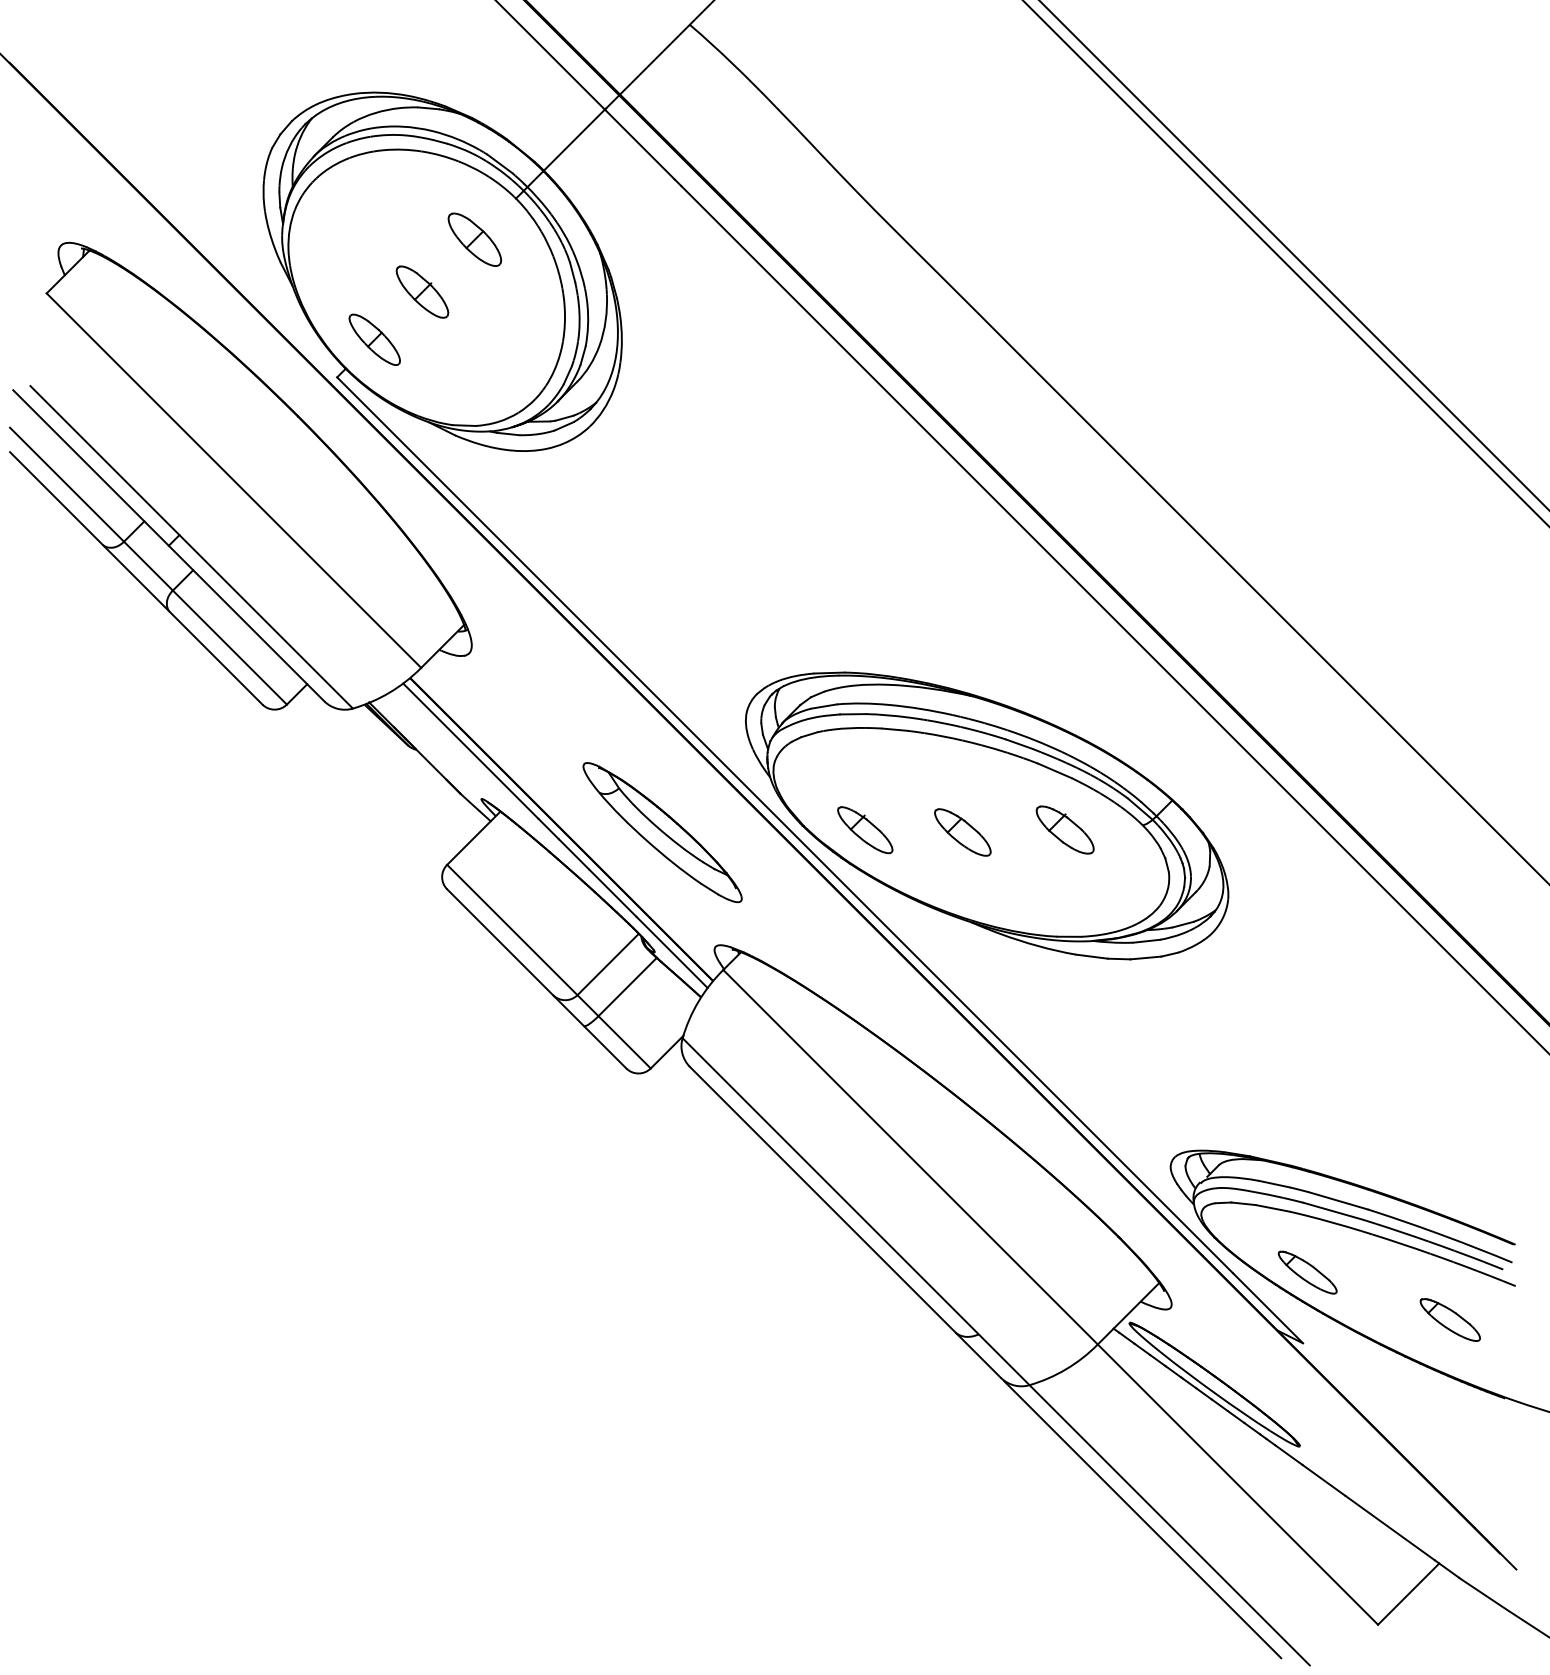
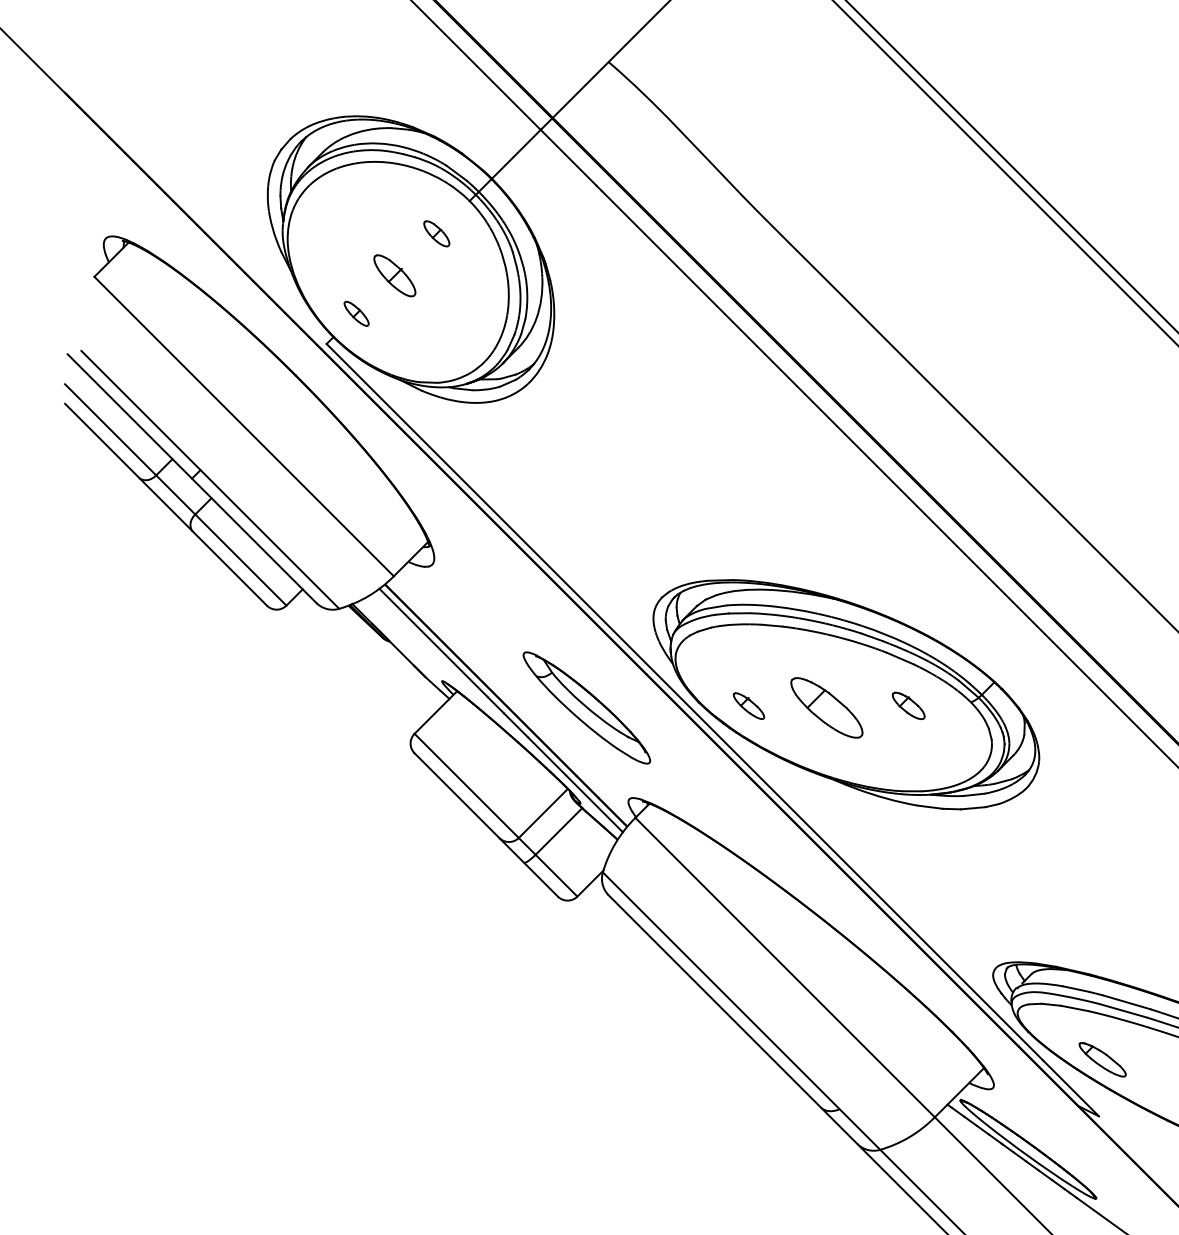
part: (474, 239) -> (436, 233), size x0.6
part: (374, 339) -> (356, 313), size x0.6
part: (1064, 829) -> (908, 705), size x0.7
part: (865, 830) -> (749, 706), size x0.7
part: (962, 832) -> (826, 707), size x1.6

